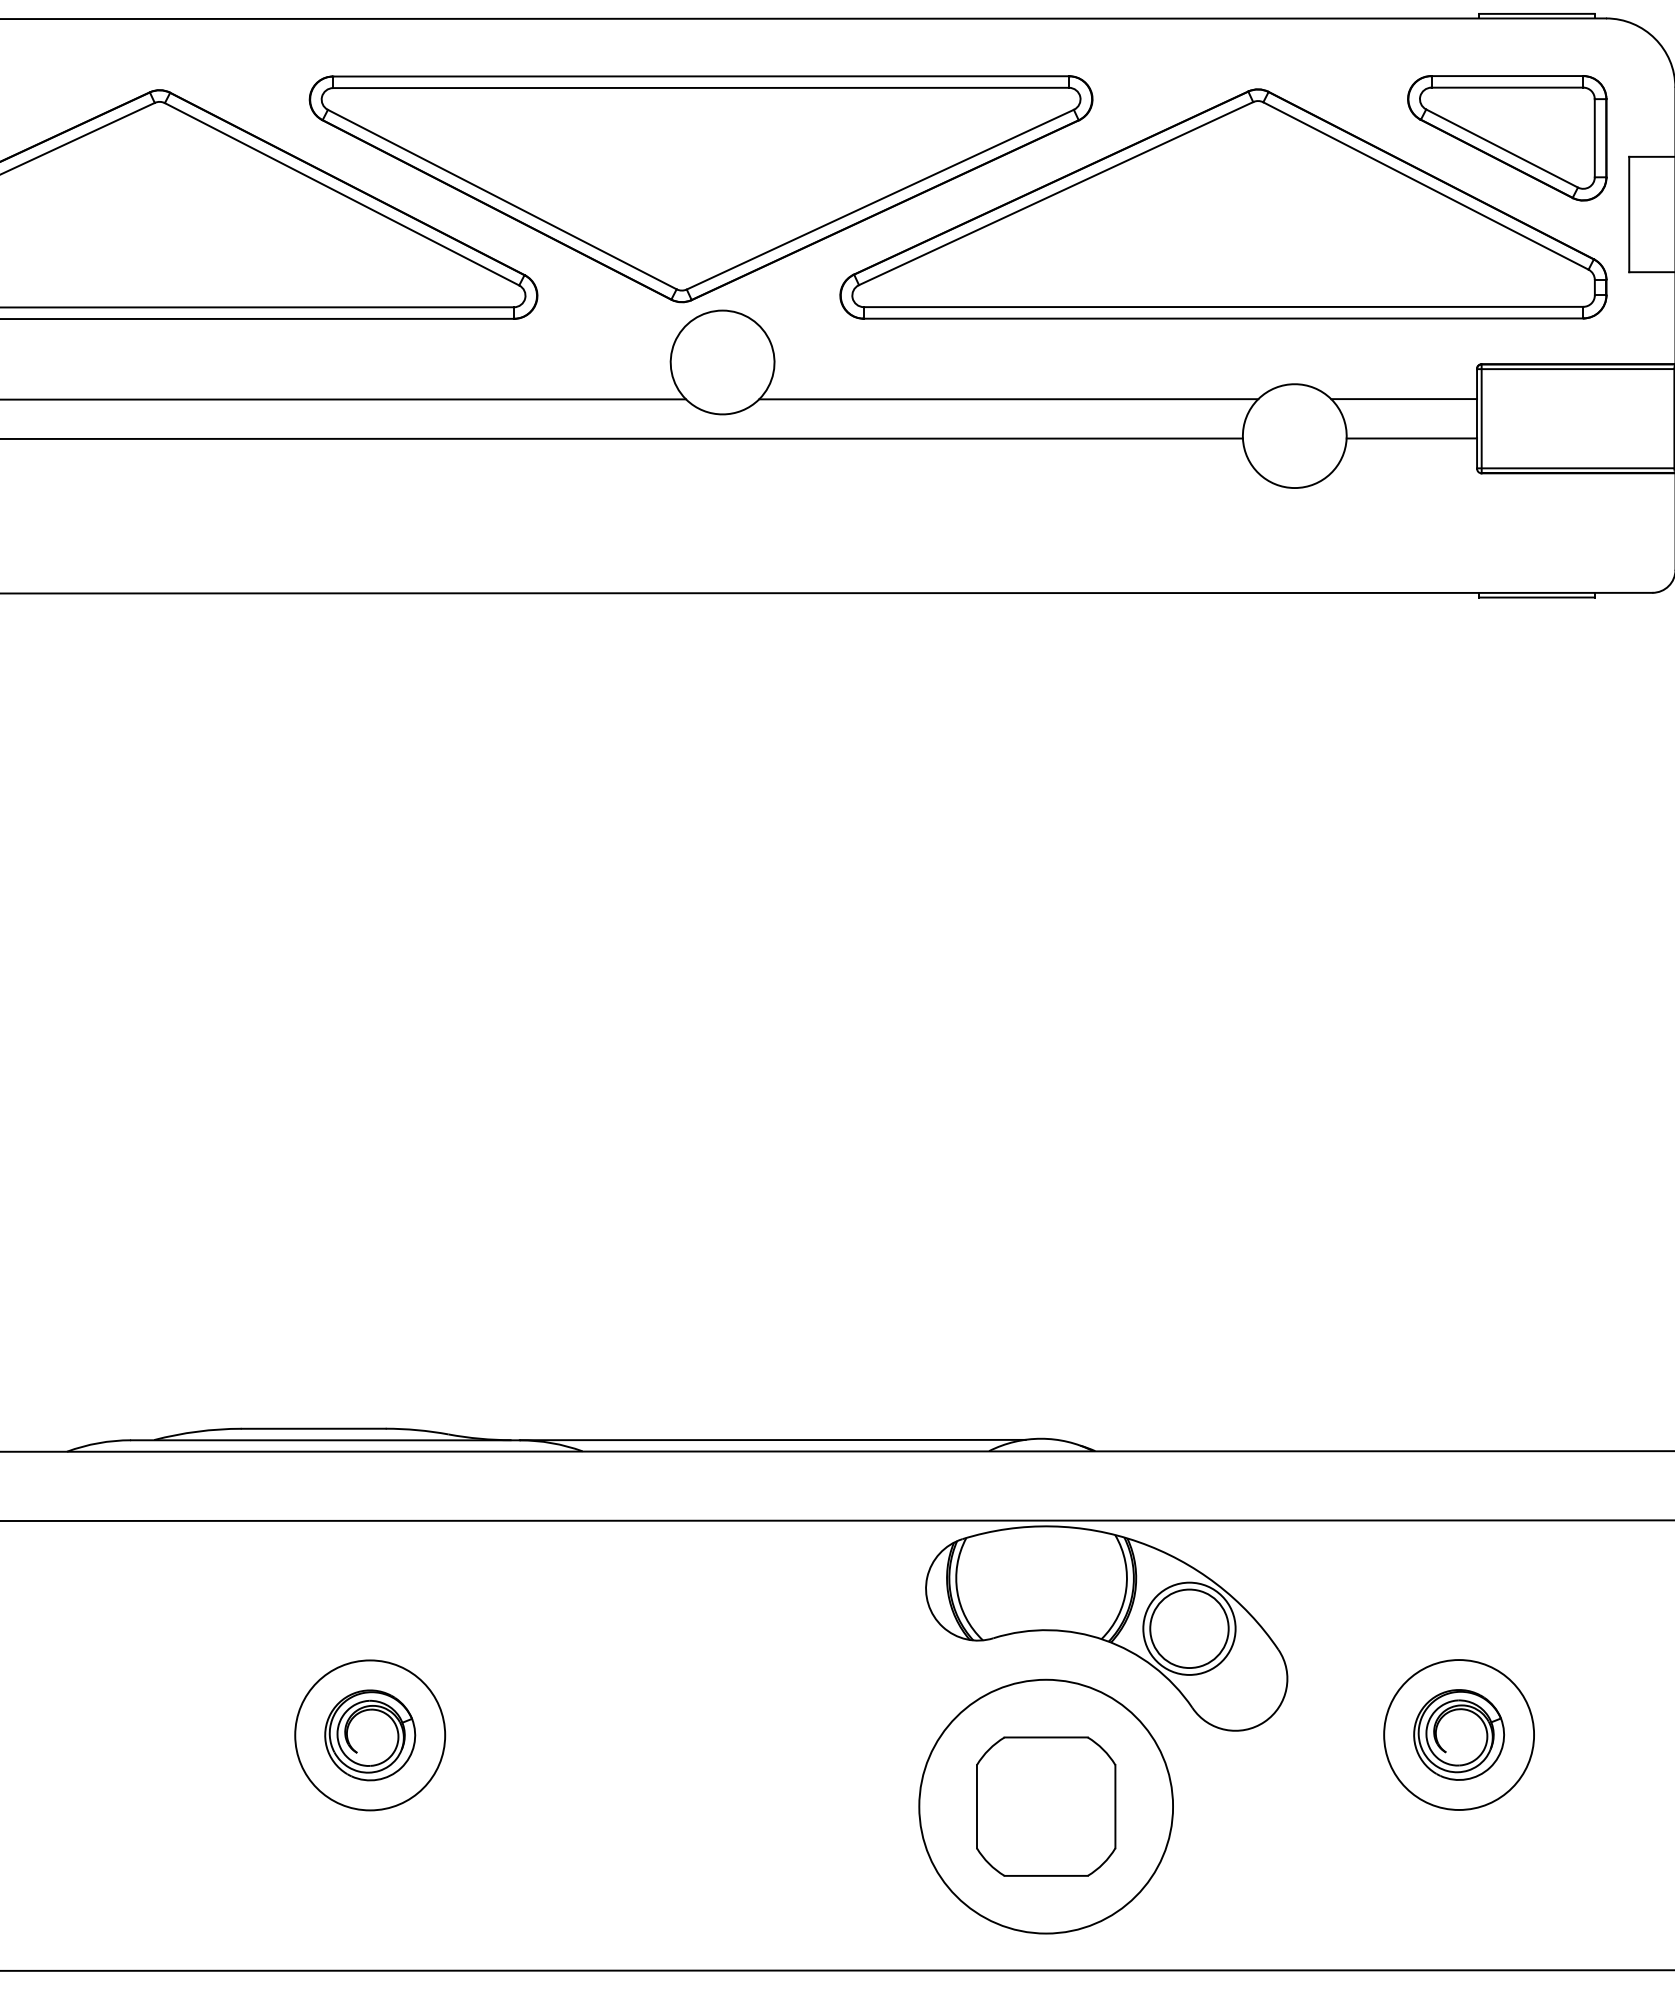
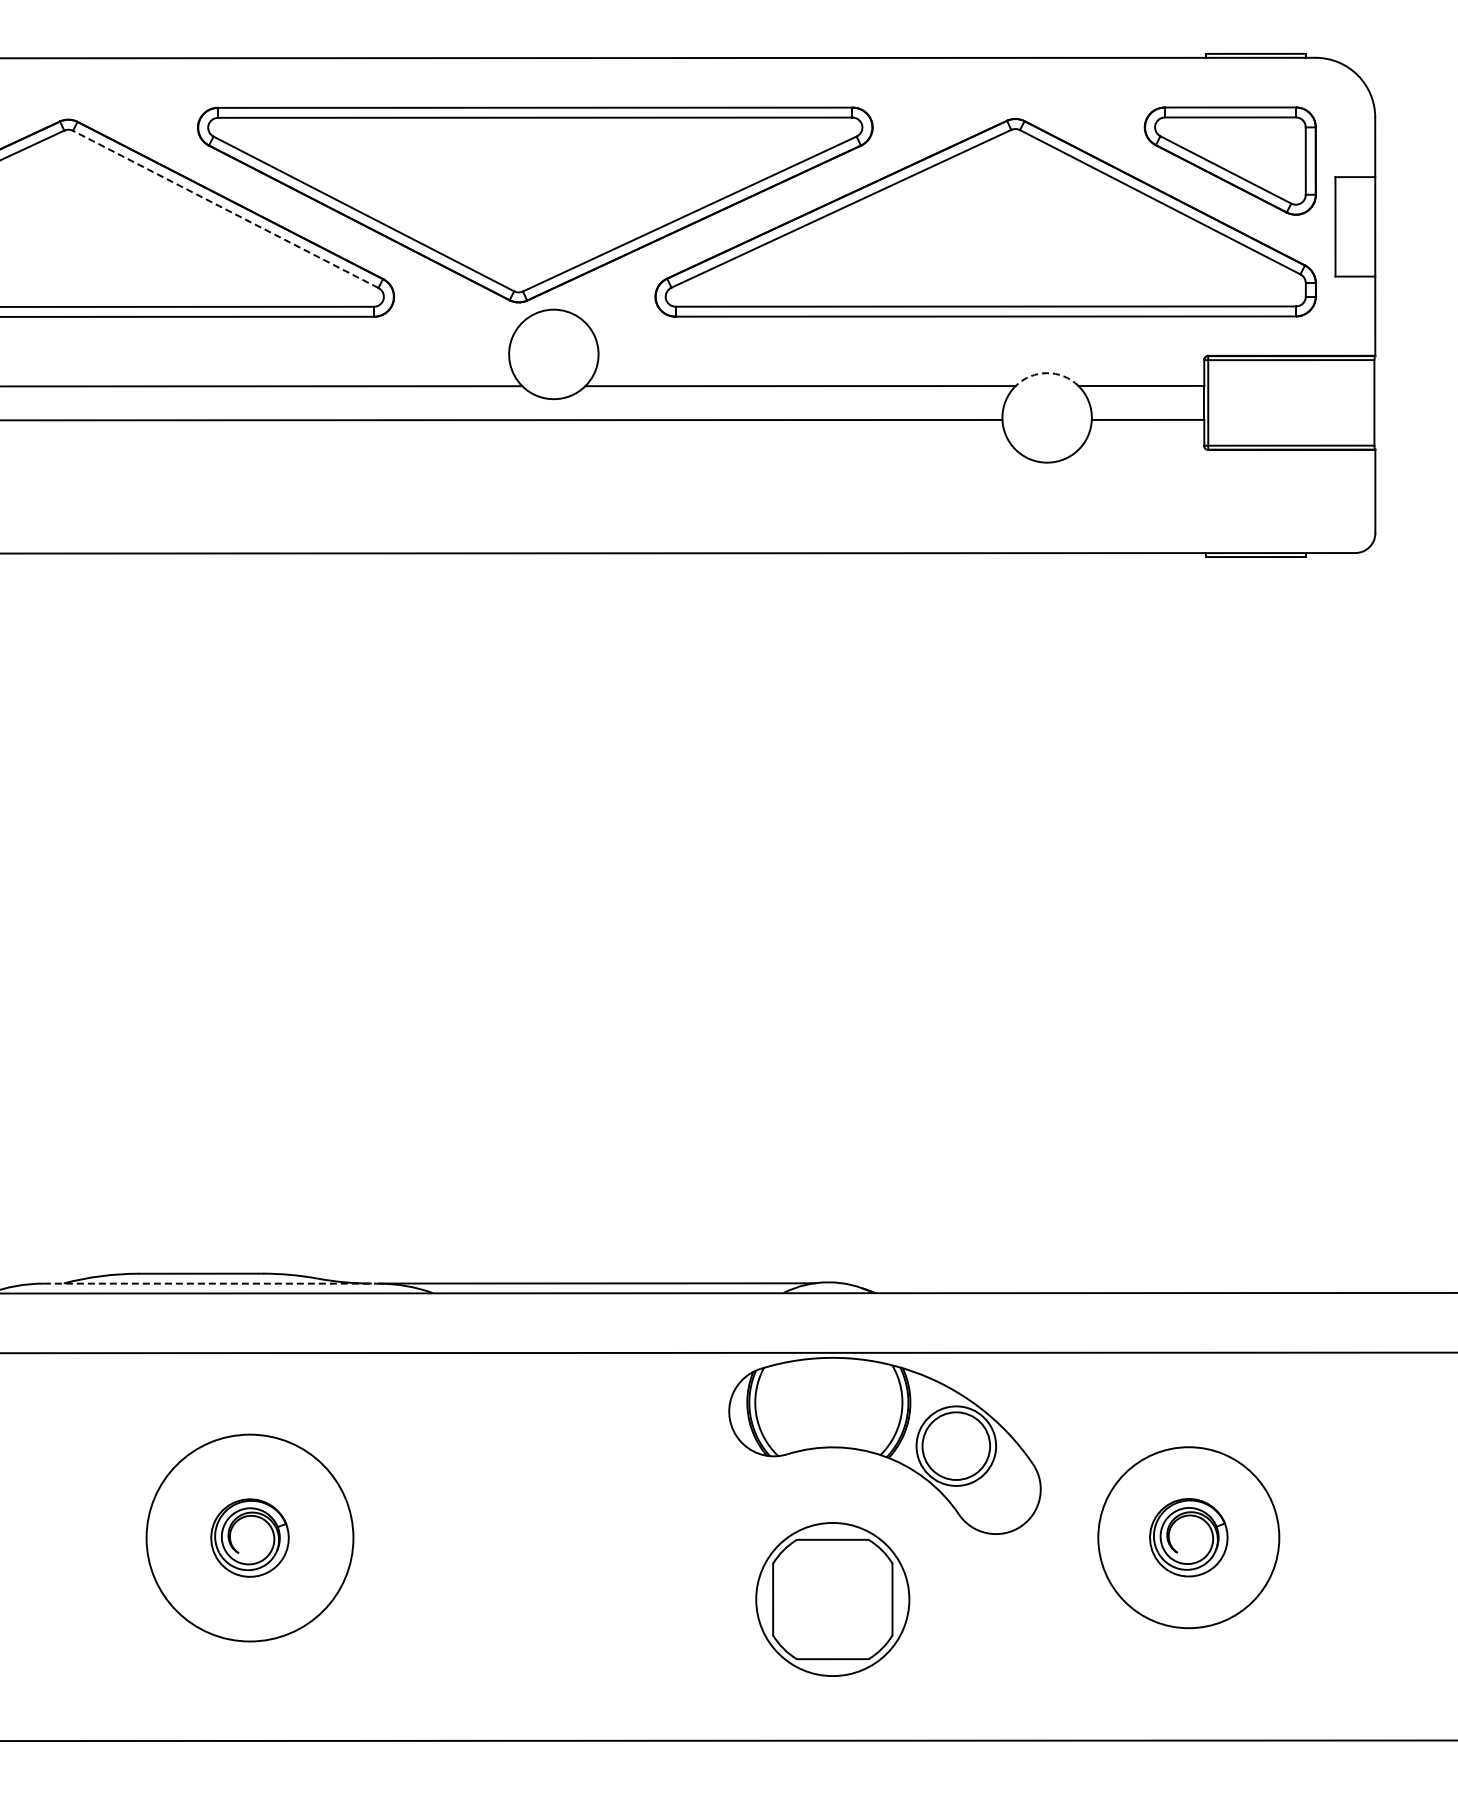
line: (341, 194) -> (225, 209), solid -> dashed
arc: (1295, 384) -> (1047, 373), solid -> dashed
line: (325, 1440) -> (211, 1283), solid -> dashed
circle: (369, 1734) -> (249, 1537), size x1.6
circle: (1458, 1734) -> (1188, 1537), size x1.4
circle: (1045, 1806) -> (832, 1599), size x0.7

